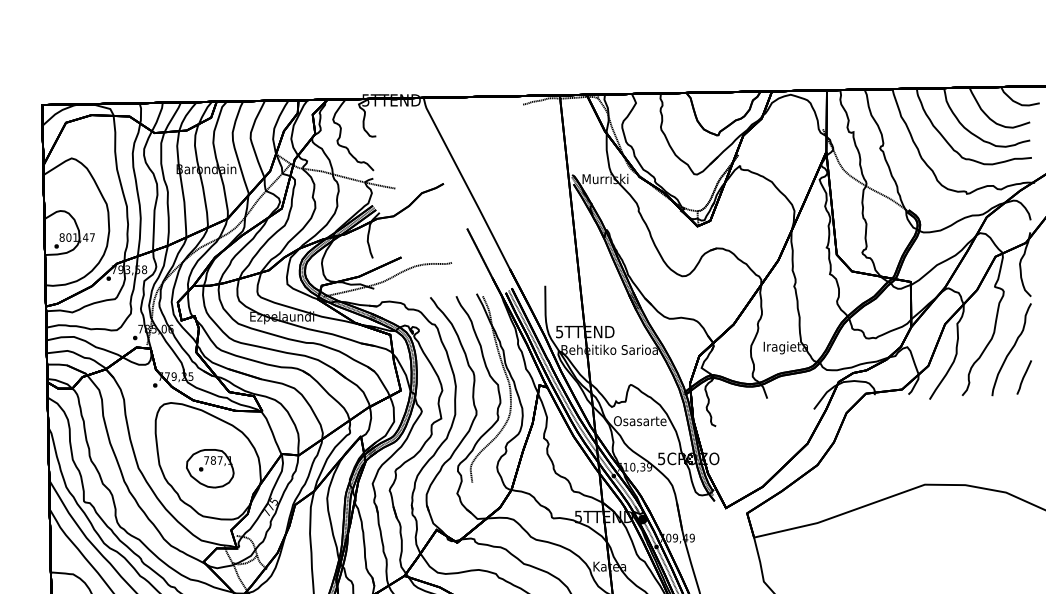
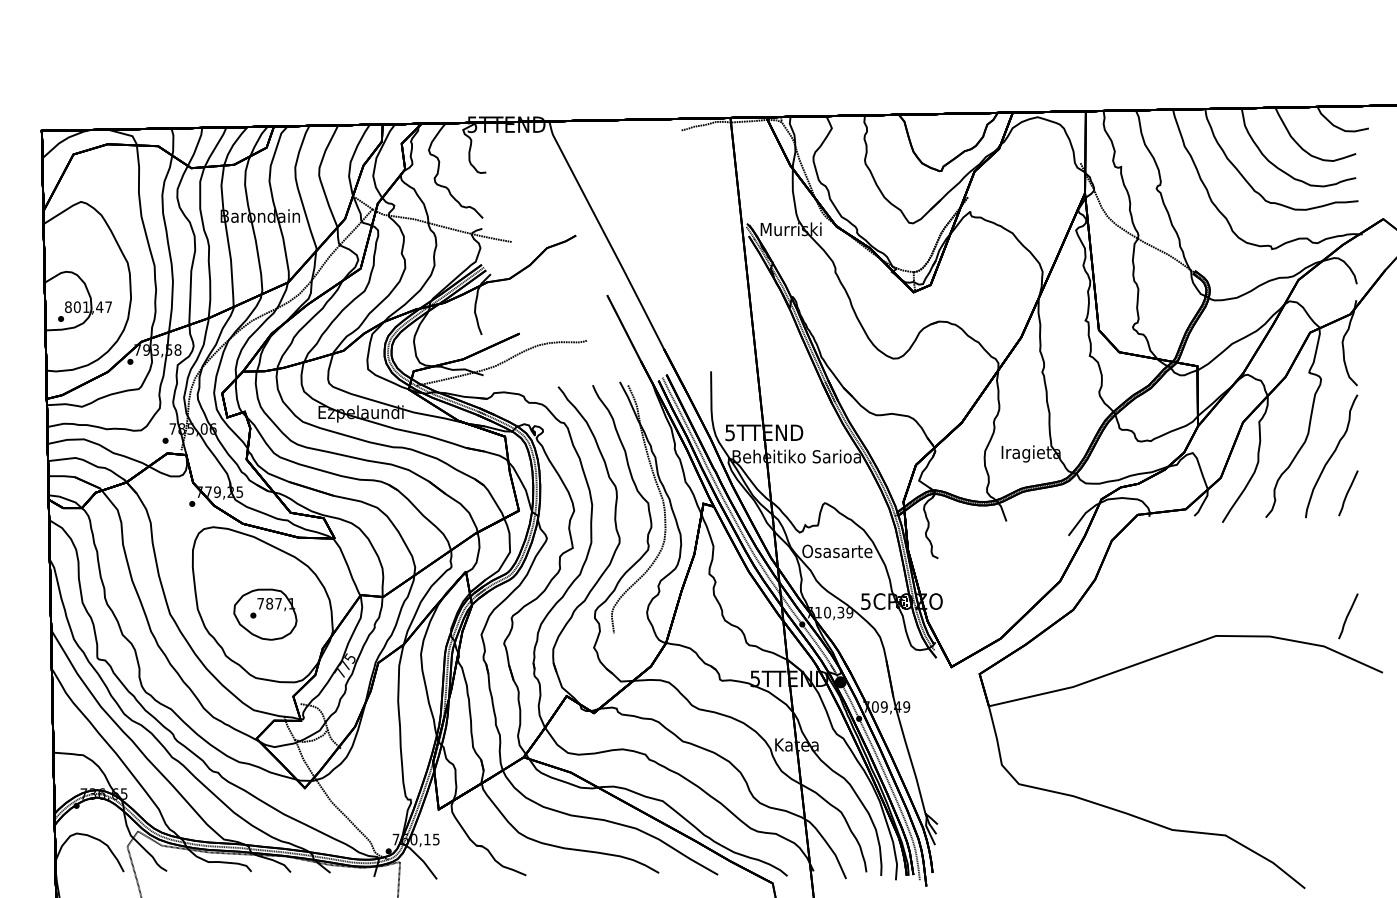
curve: (1024, 470) -> (1348, 616), added

